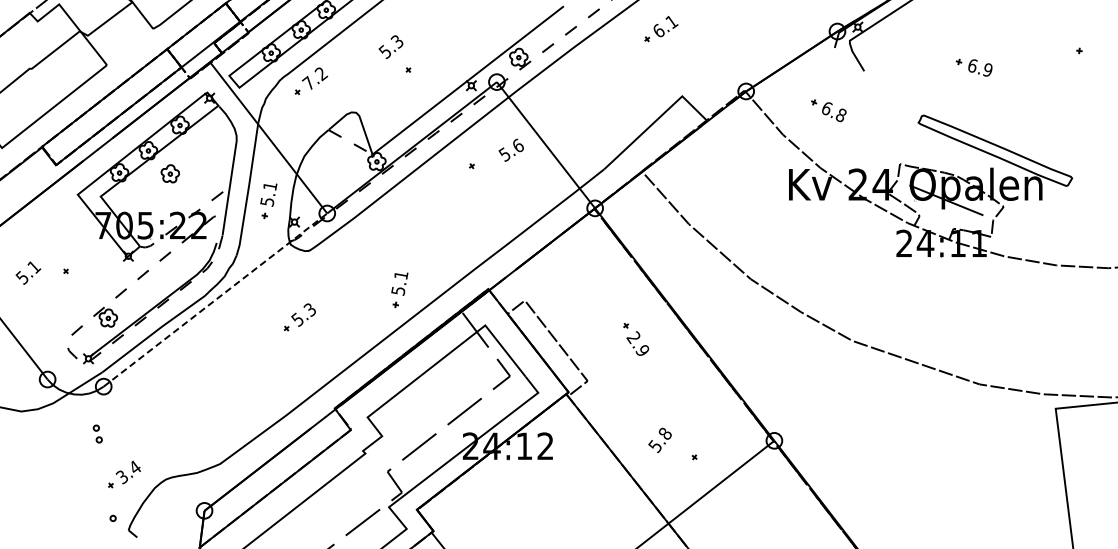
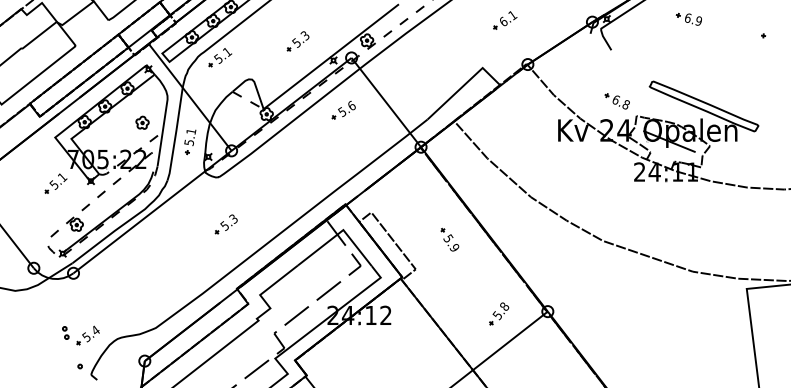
part: (661, 29) -> (505, 20), moved
text: (390, 47) -> (300, 39), moved
part: (973, 67) -> (688, 19), moved
text: (314, 78) -> (222, 55), 7.2 -> 5.1
part: (828, 110) -> (617, 101), moved
text: (510, 149) -> (346, 108), moved
part: (169, 173) -> (141, 122), moved
text: (28, 272) -> (58, 181), moved
part: (399, 289) -> (282, 204), removed
line: (215, 299) -> (152, 211), dashed -> solid
part: (299, 317) -> (226, 224), moved
text: (633, 337) -> (448, 238), 2.9 -> 5.9
part: (97, 433) -> (65, 332), moved
text: (659, 439) -> (500, 310), moved
text: (121, 475) -> (86, 336), 3.4 -> 5.4

